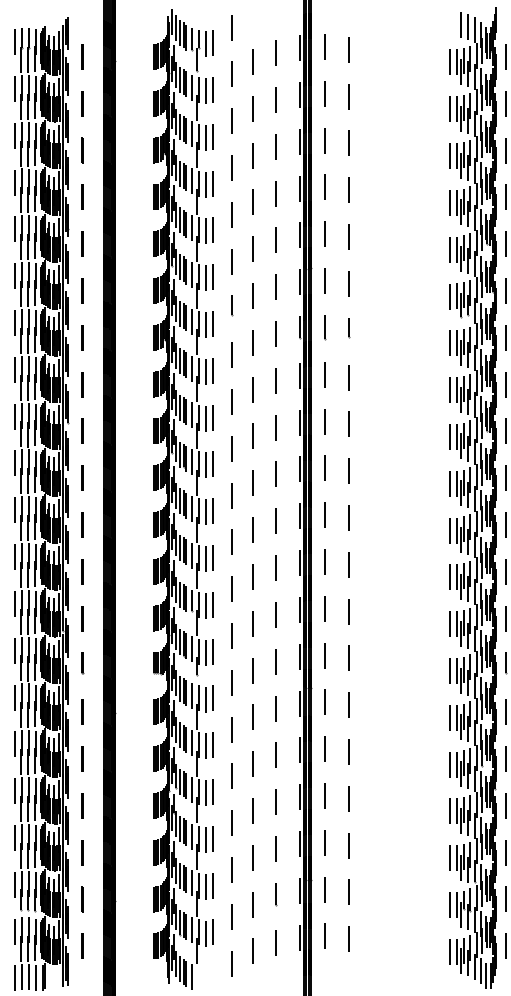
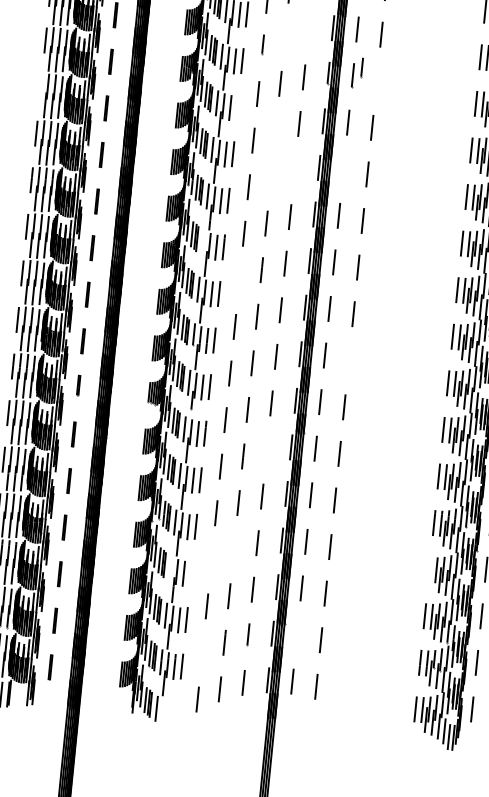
line: (276, 287) -> (308, 31), removed
line: (252, 295) -> (284, 36), removed
line: (349, 328) -> (362, 68), moved
line: (15, 369) -> (41, 86), removed
line: (213, 370) -> (238, 107), removed
line: (253, 389) -> (275, 130), removed
line: (324, 421) -> (343, 169), removed
line: (276, 427) -> (295, 170), removed
line: (253, 436) -> (271, 177), removed
line: (192, 508) -> (203, 242), removed
line: (232, 542) -> (239, 280), removed
line: (349, 611) -> (349, 360), removed
line: (276, 708) -> (267, 450), removed
line: (252, 810) -> (233, 549), removed
line: (449, 811) -> (429, 569), removed
line: (232, 823) -> (211, 560), removed
line: (192, 836) -> (170, 569), removed
line: (213, 838) -> (191, 573), removed
line: (324, 889) -> (296, 634), removed
line: (232, 916) -> (202, 652), removed

